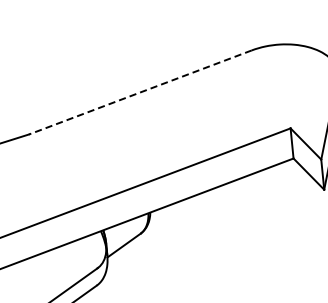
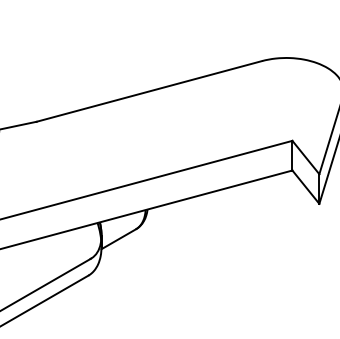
line: (140, 92) -> (149, 91), dashed -> solid

